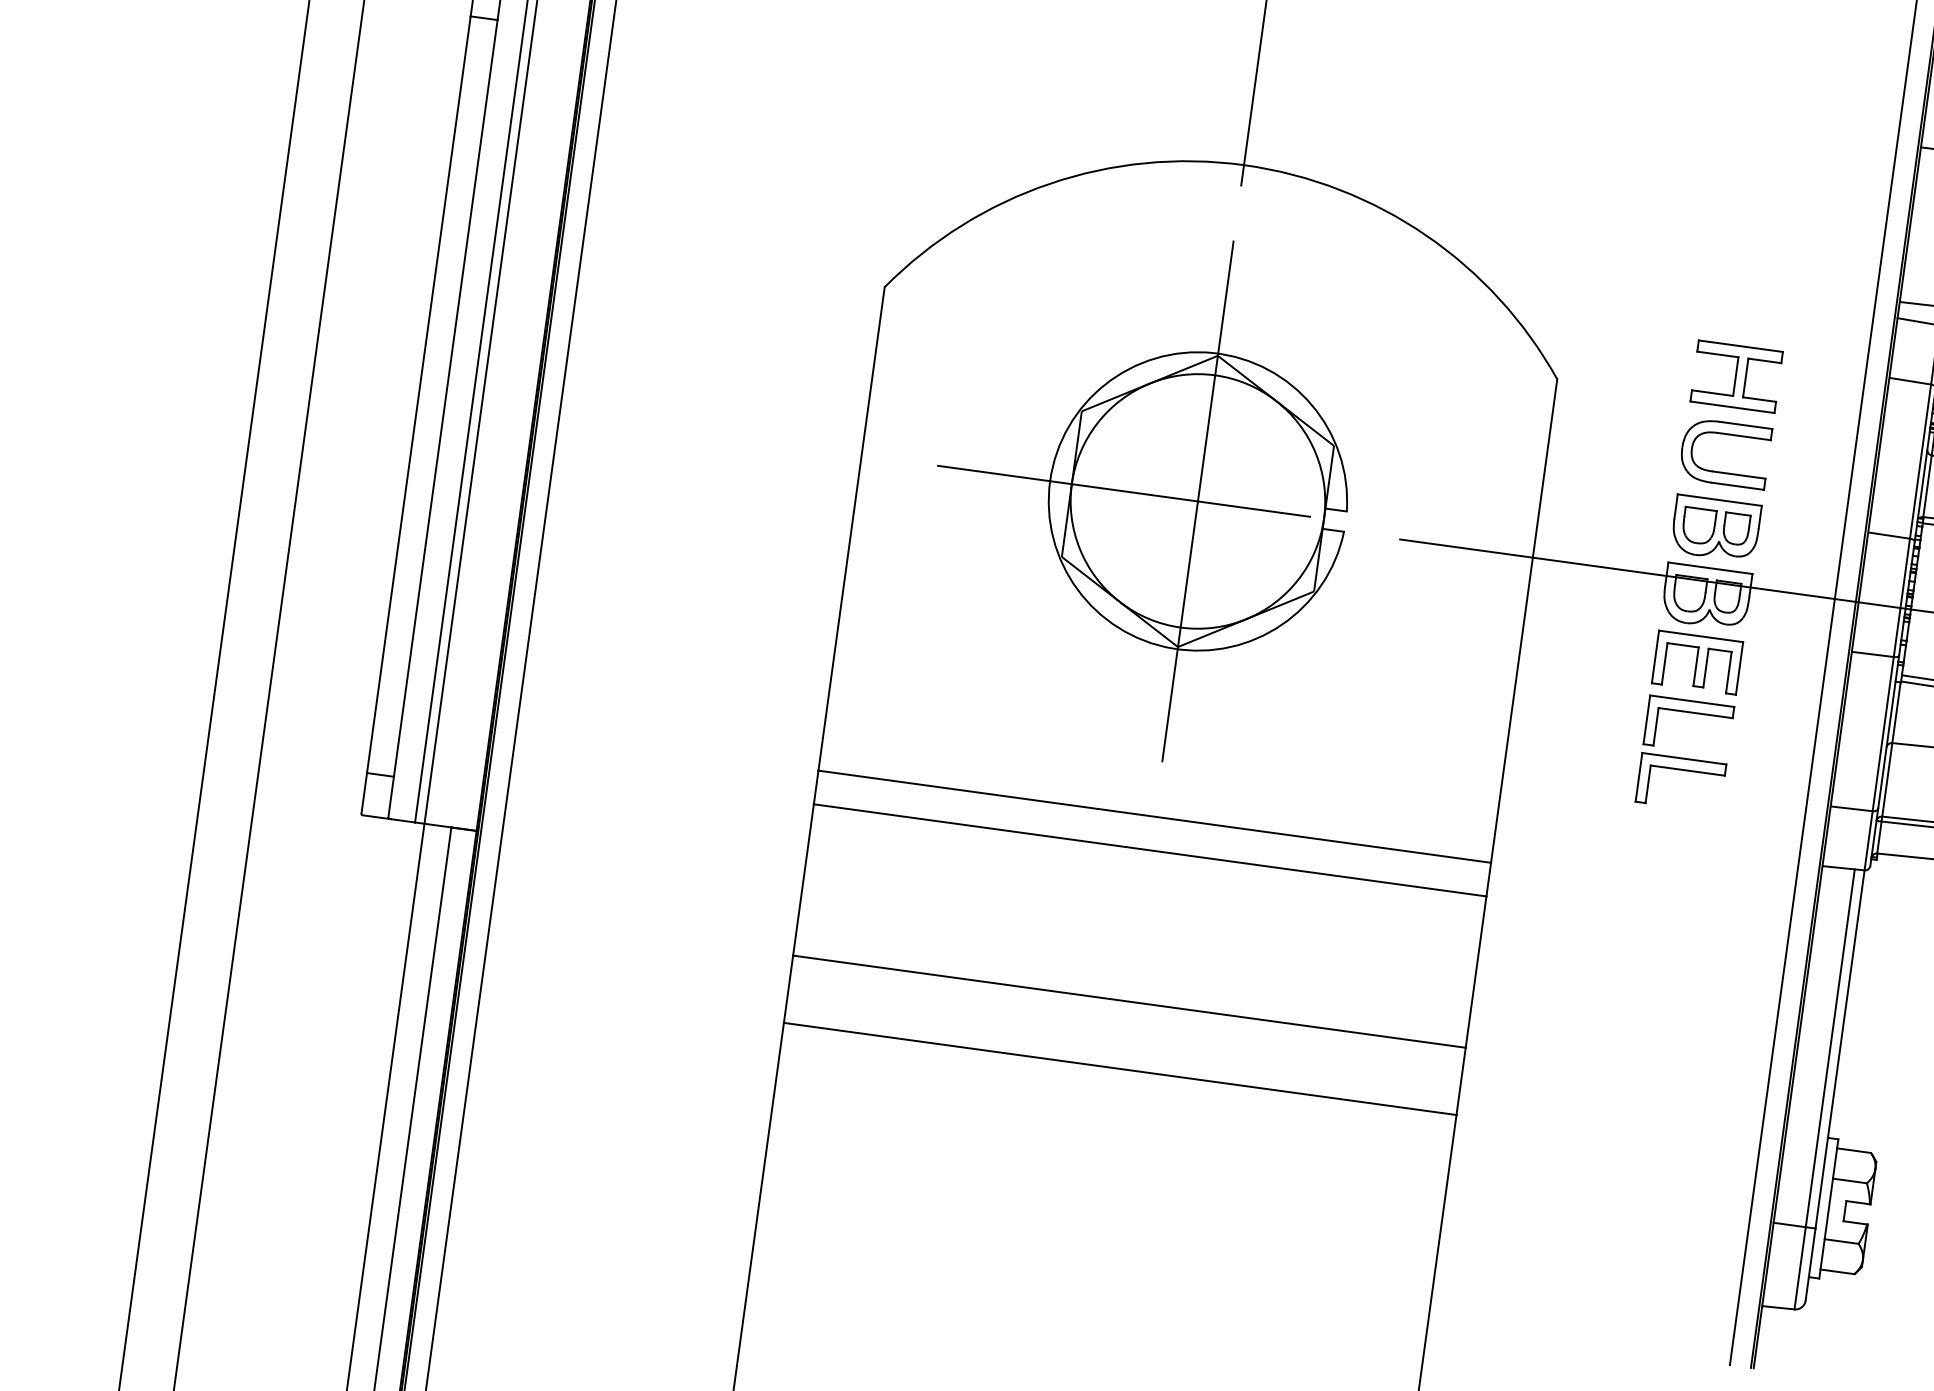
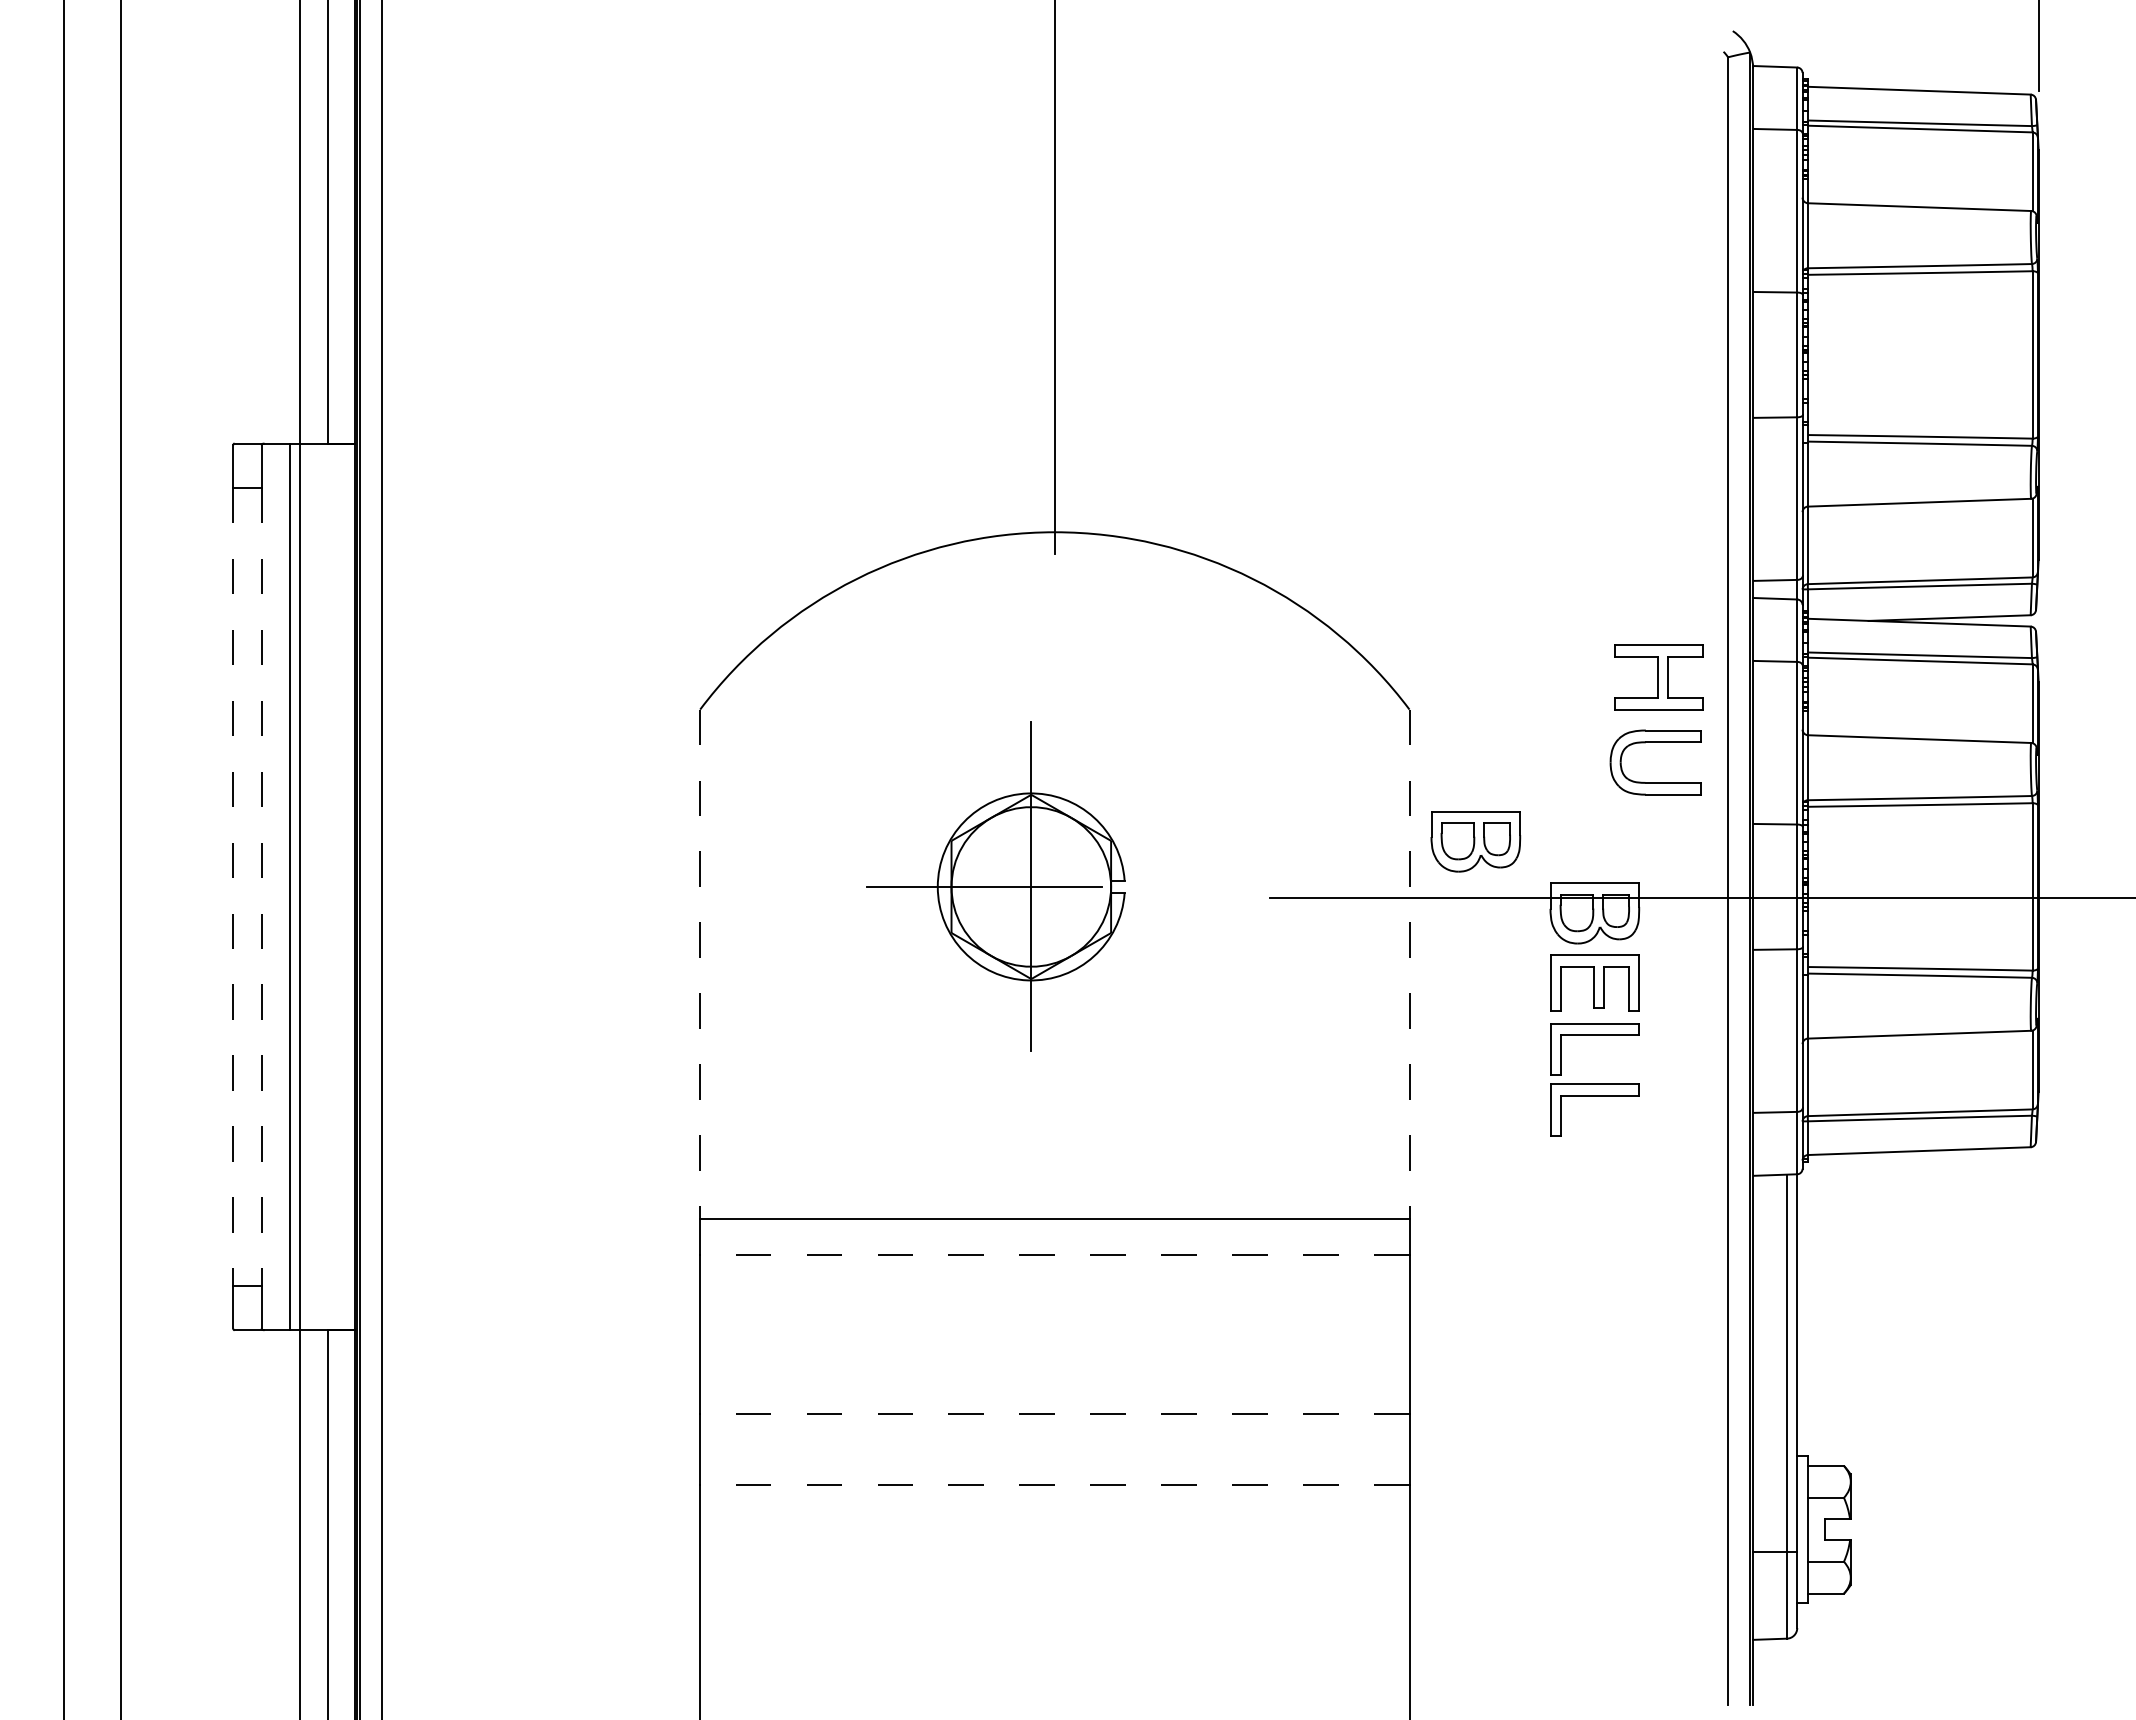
part: (1736, 376) -> (1658, 677), moved
line: (419, 394) -> (233, 886), solid -> dashed
line: (445, 398) -> (261, 886), solid -> dashed
part: (1727, 434) -> (1655, 742), moved
part: (1141, 493) -> (995, 886), size x0.6
line: (851, 528) -> (700, 964), solid -> dashed
part: (1715, 528) -> (1475, 841), moved
line: (1524, 621) -> (1409, 964), solid -> dashed
line: (1149, 849) -> (1054, 1254), solid -> dashed
line: (1129, 1001) -> (1054, 1414), solid -> dashed
line: (1119, 1069) -> (1054, 1485), solid -> dashed

